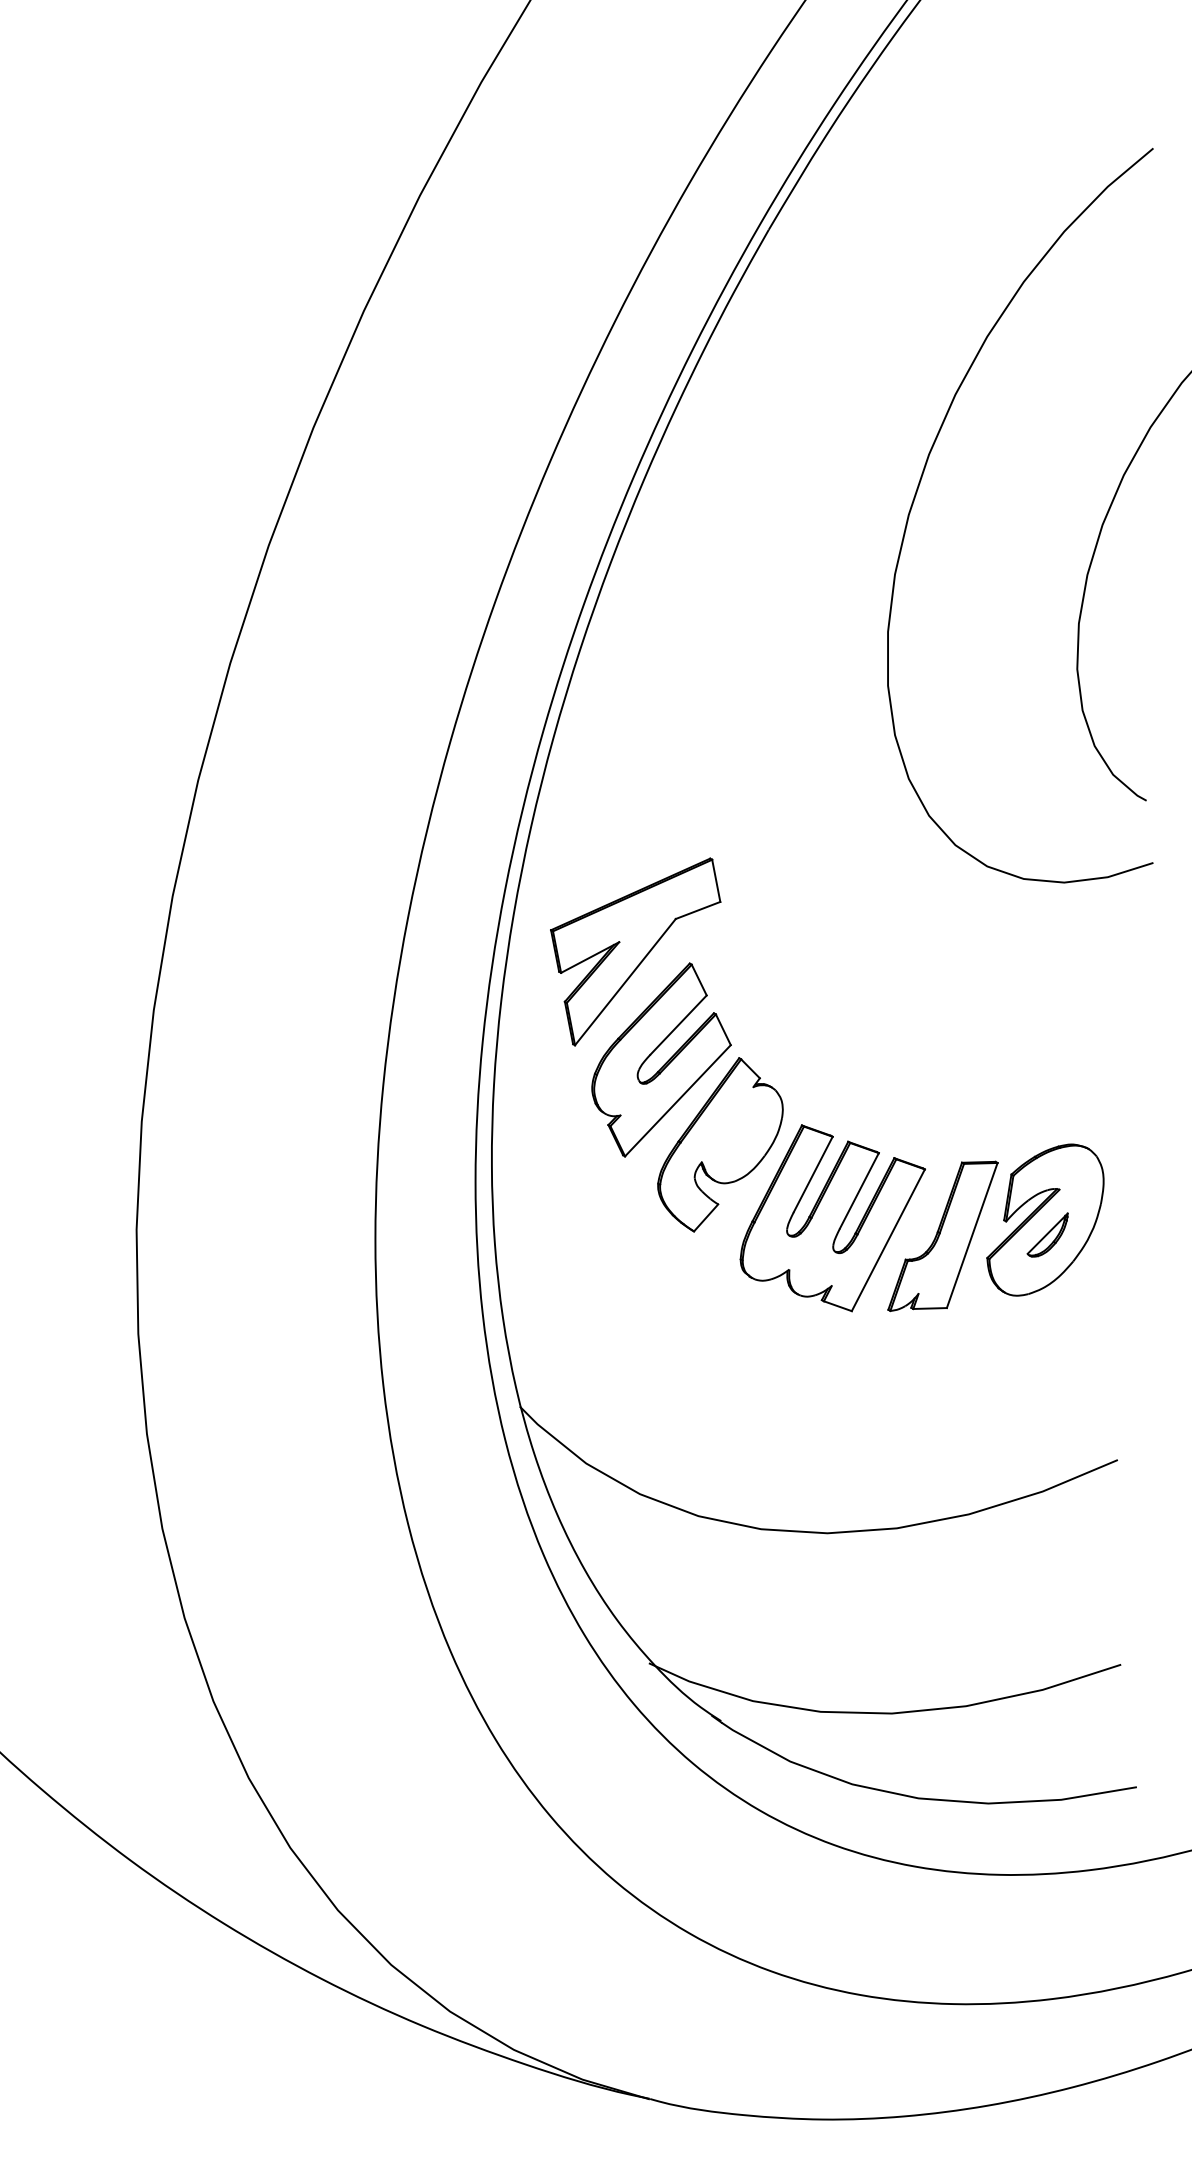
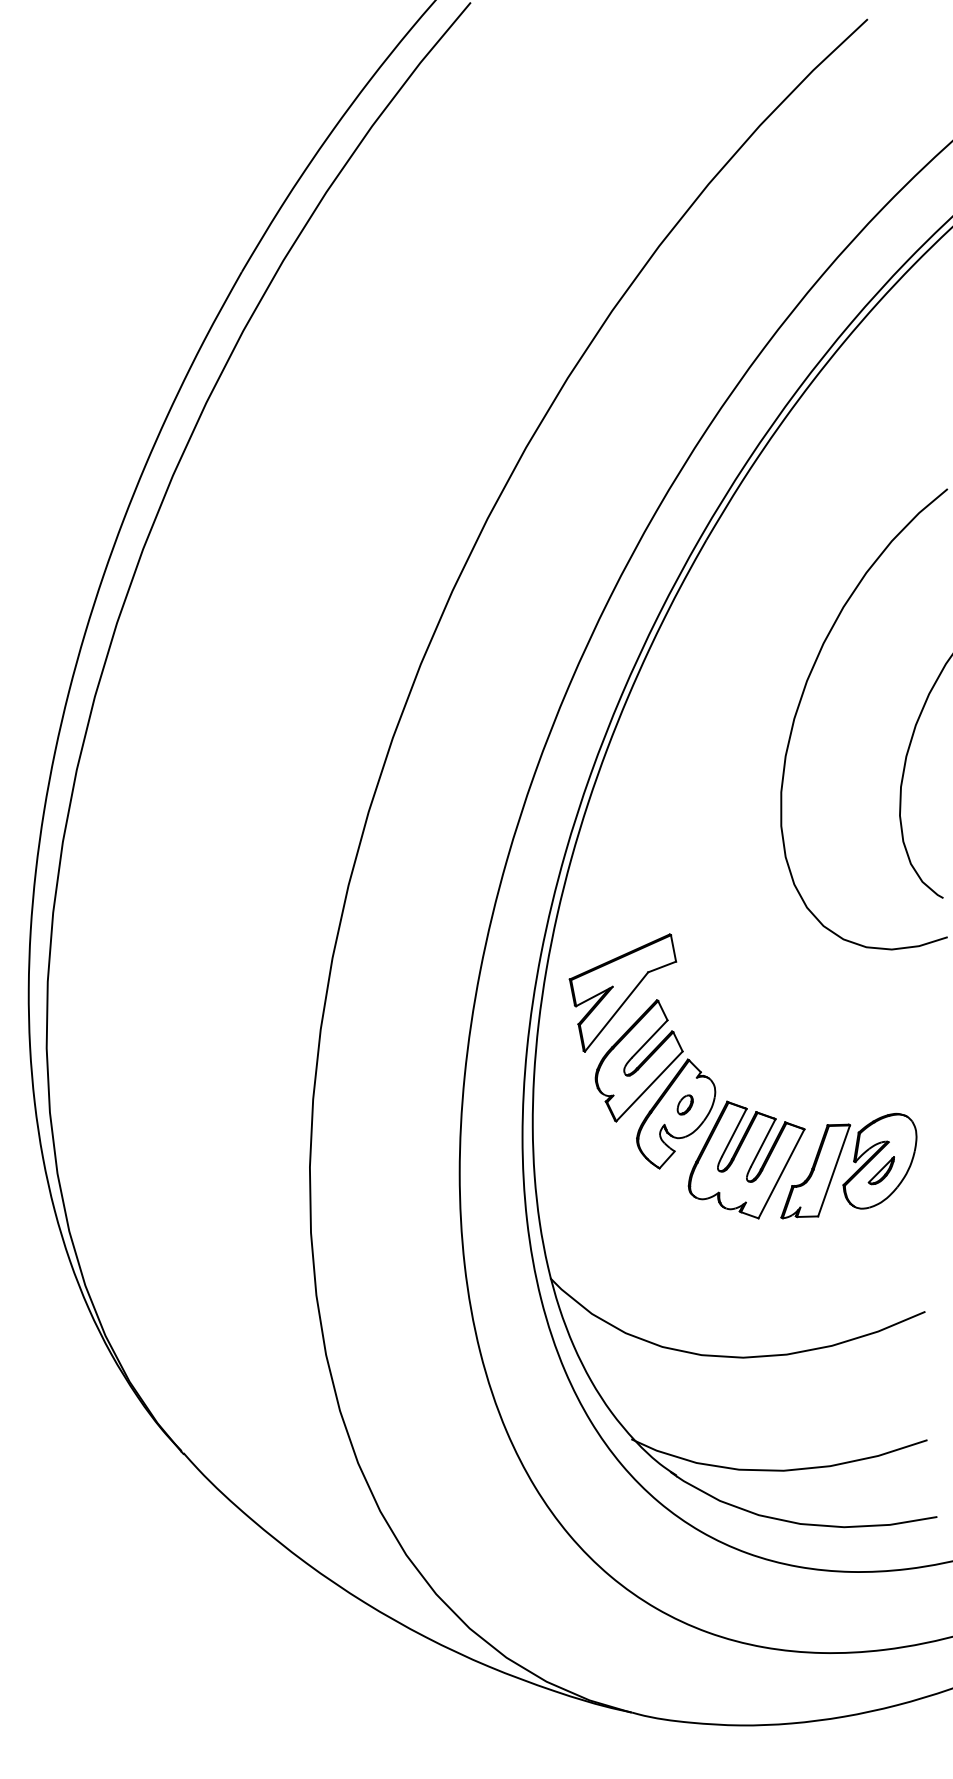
part: (733, 1129) -> (684, 1104), added

